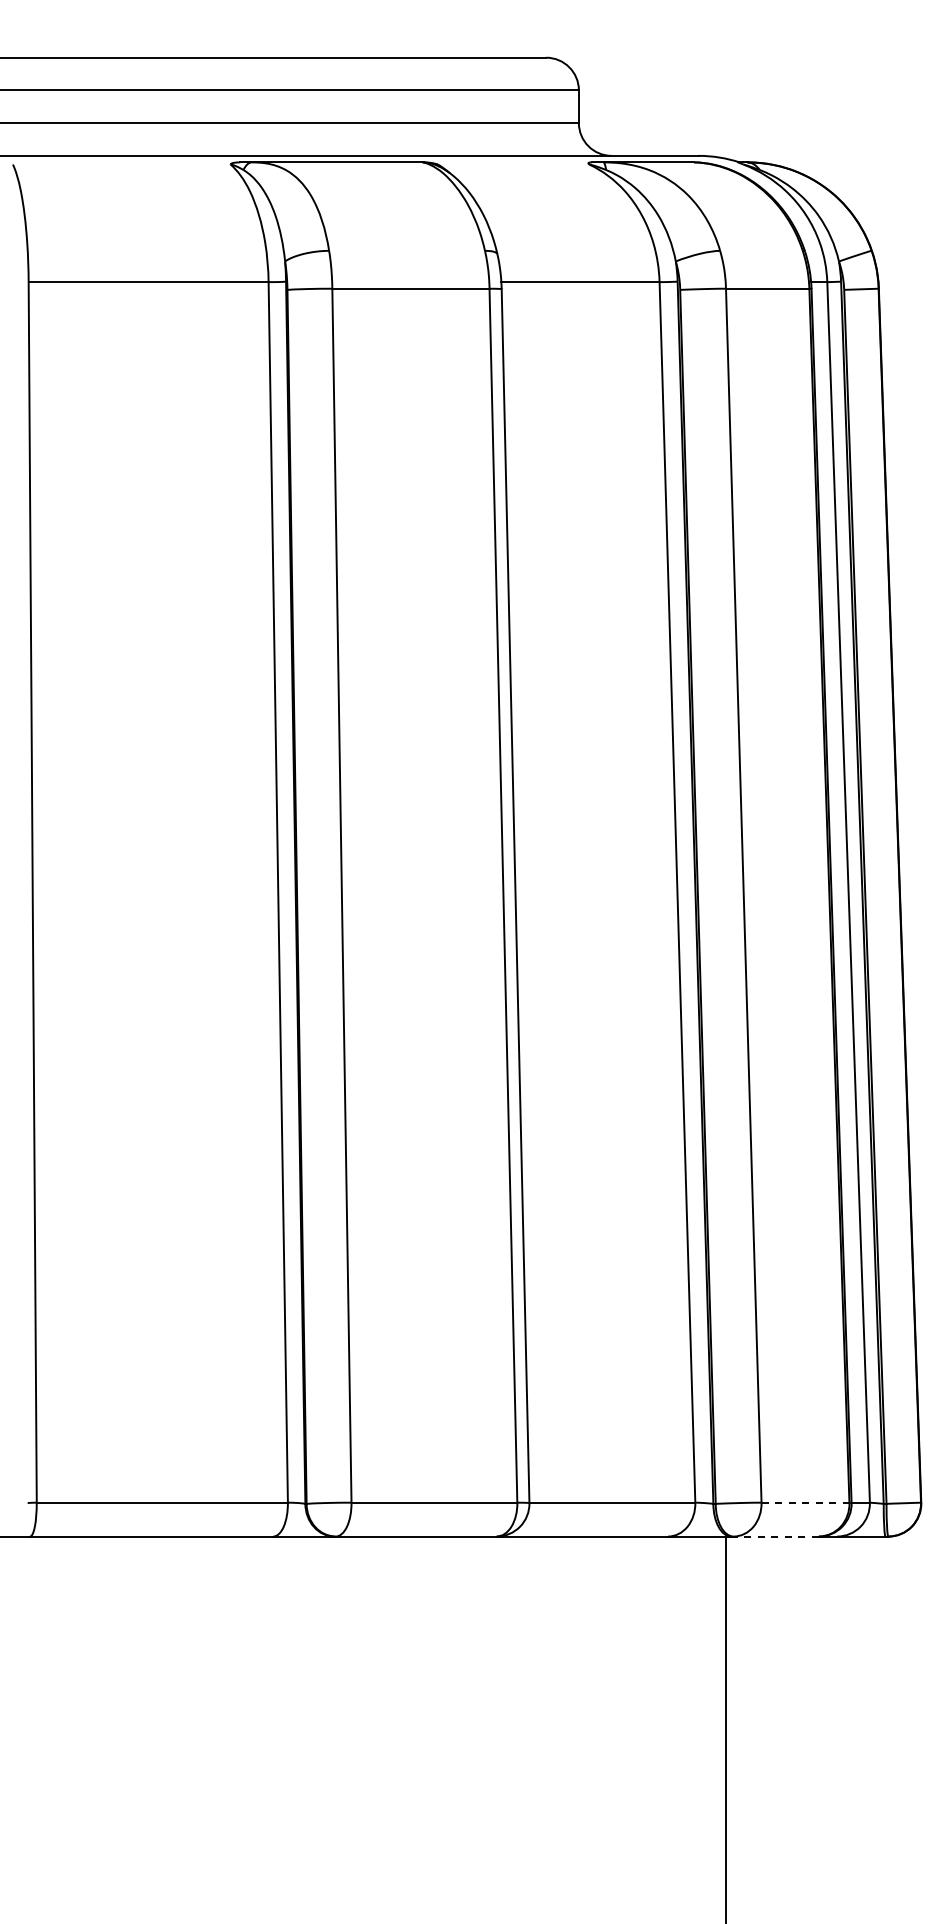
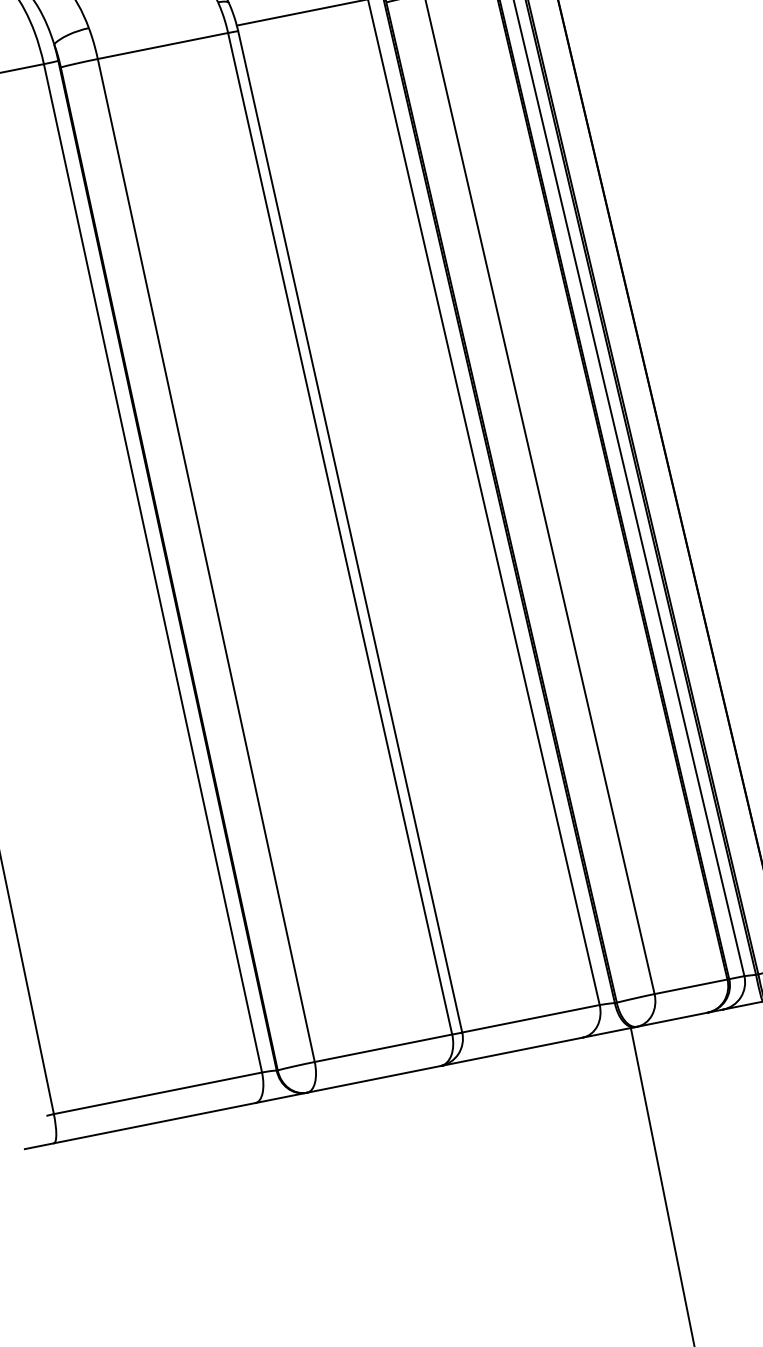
line: (805, 1502) -> (691, 986), dashed -> solid
line: (776, 1536) -> (672, 1019), dashed -> solid

